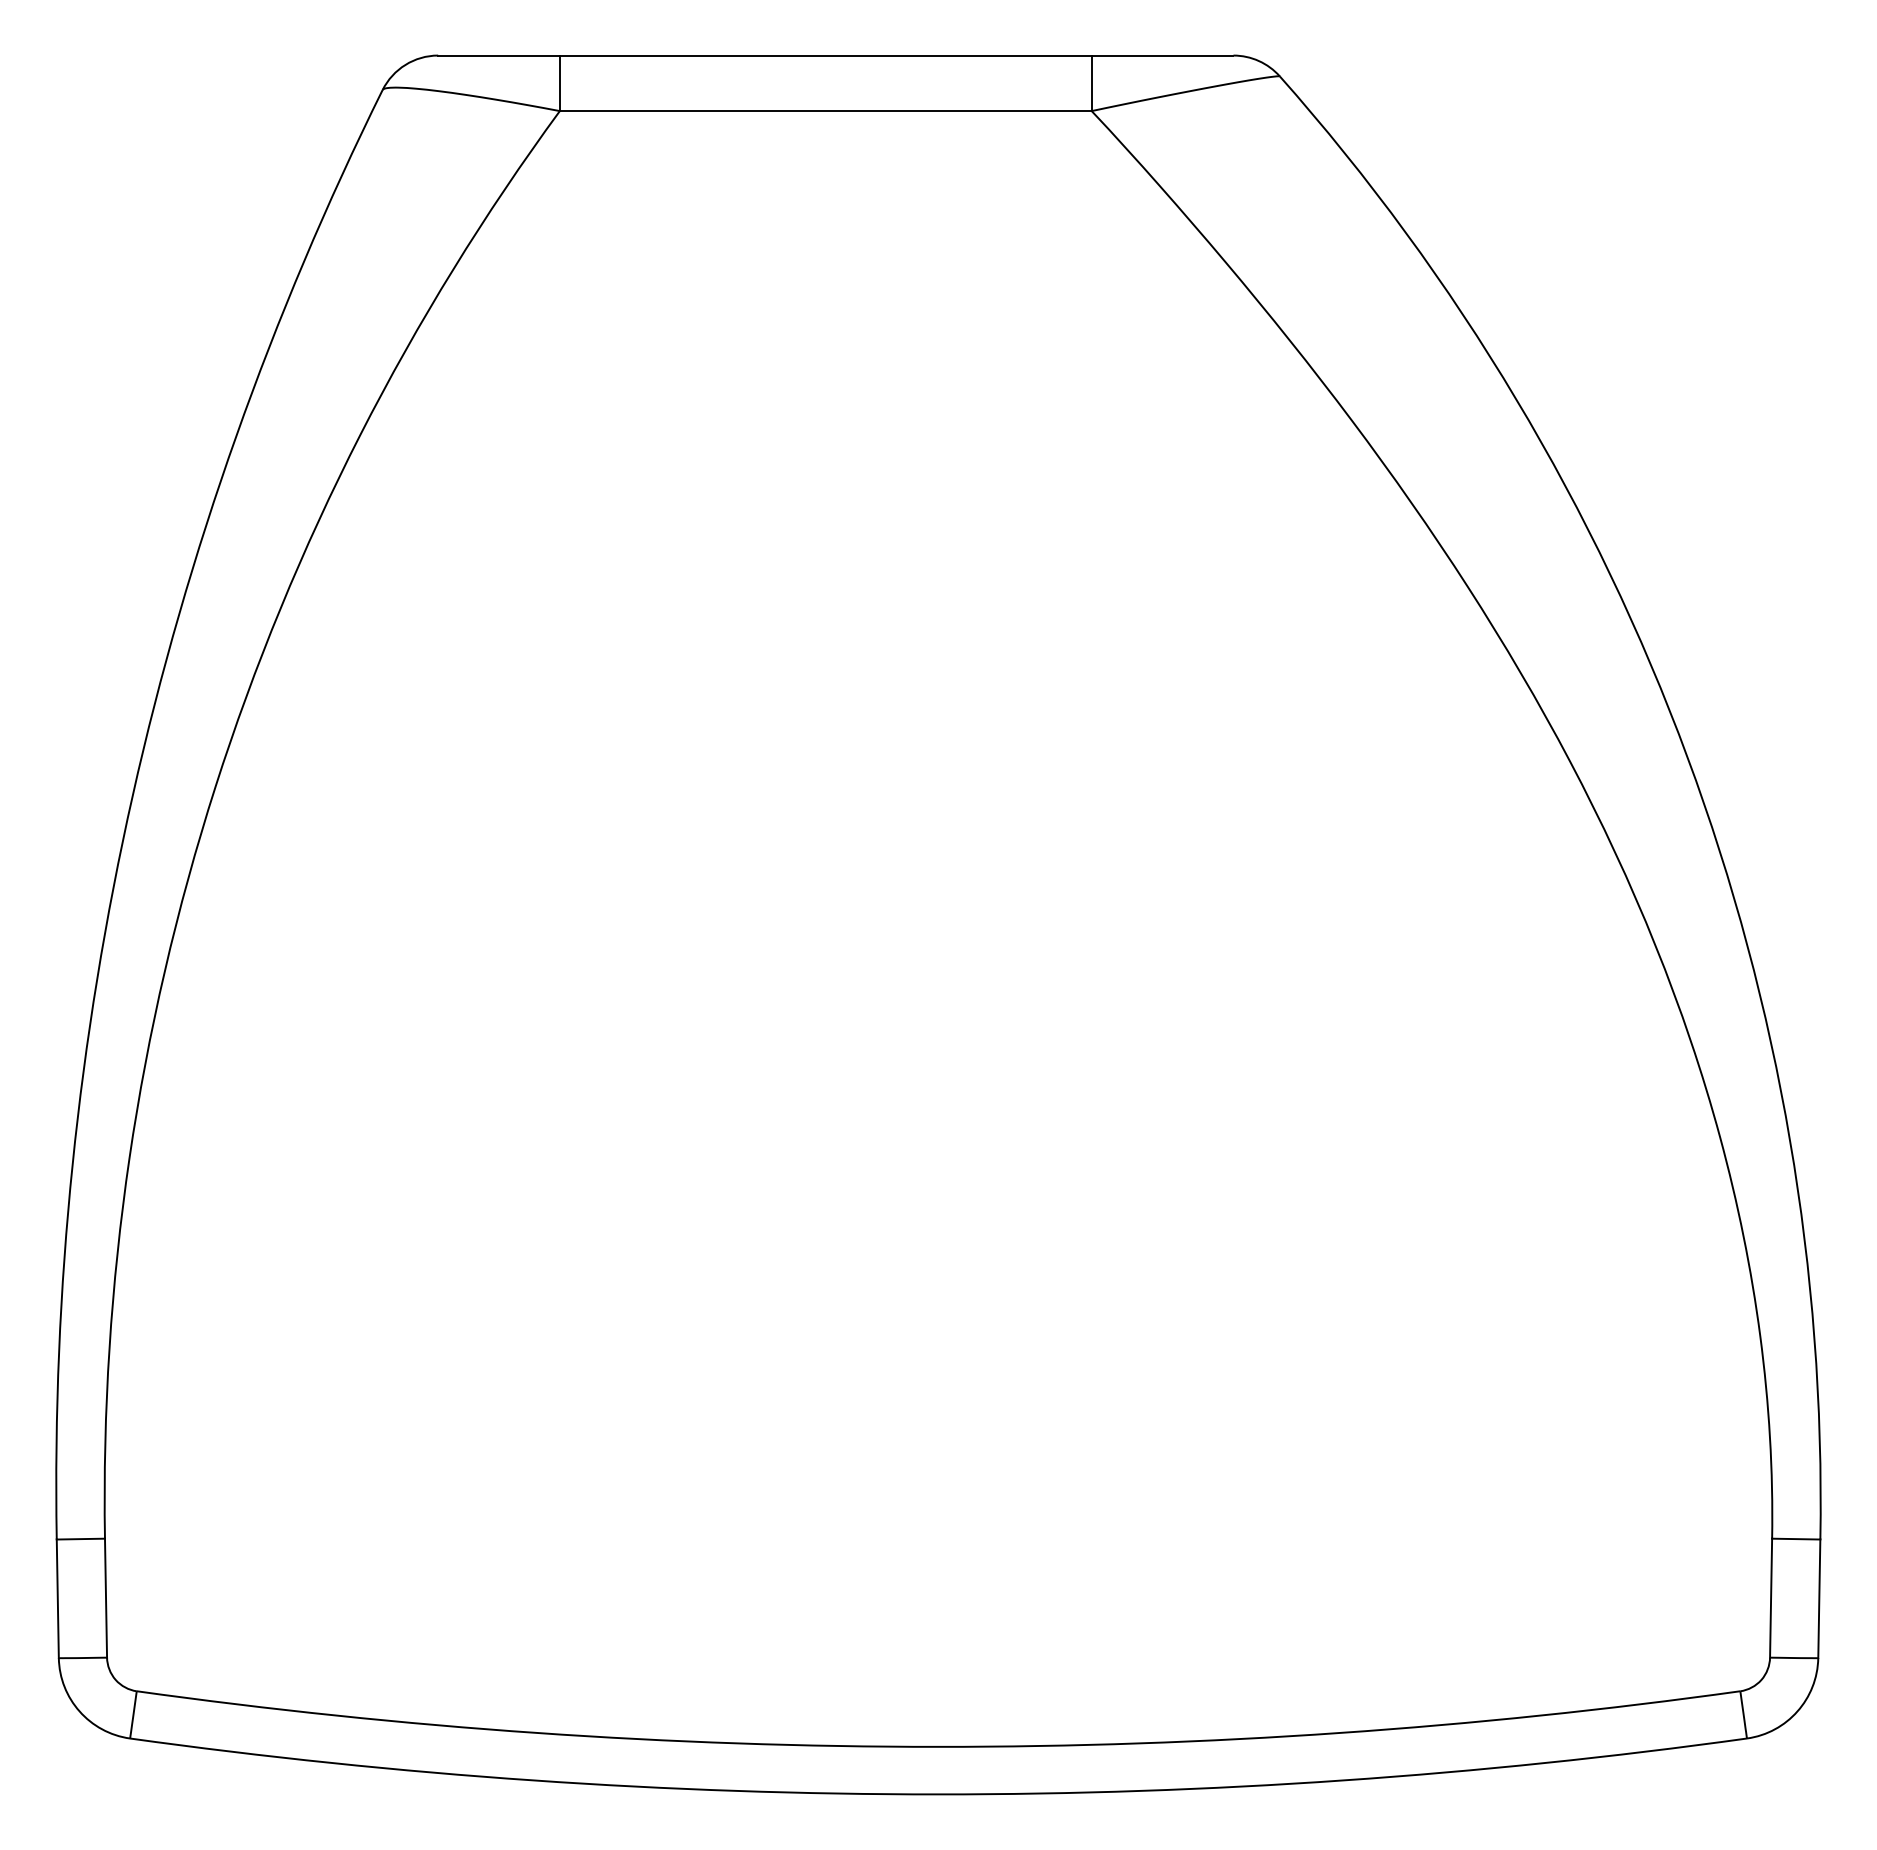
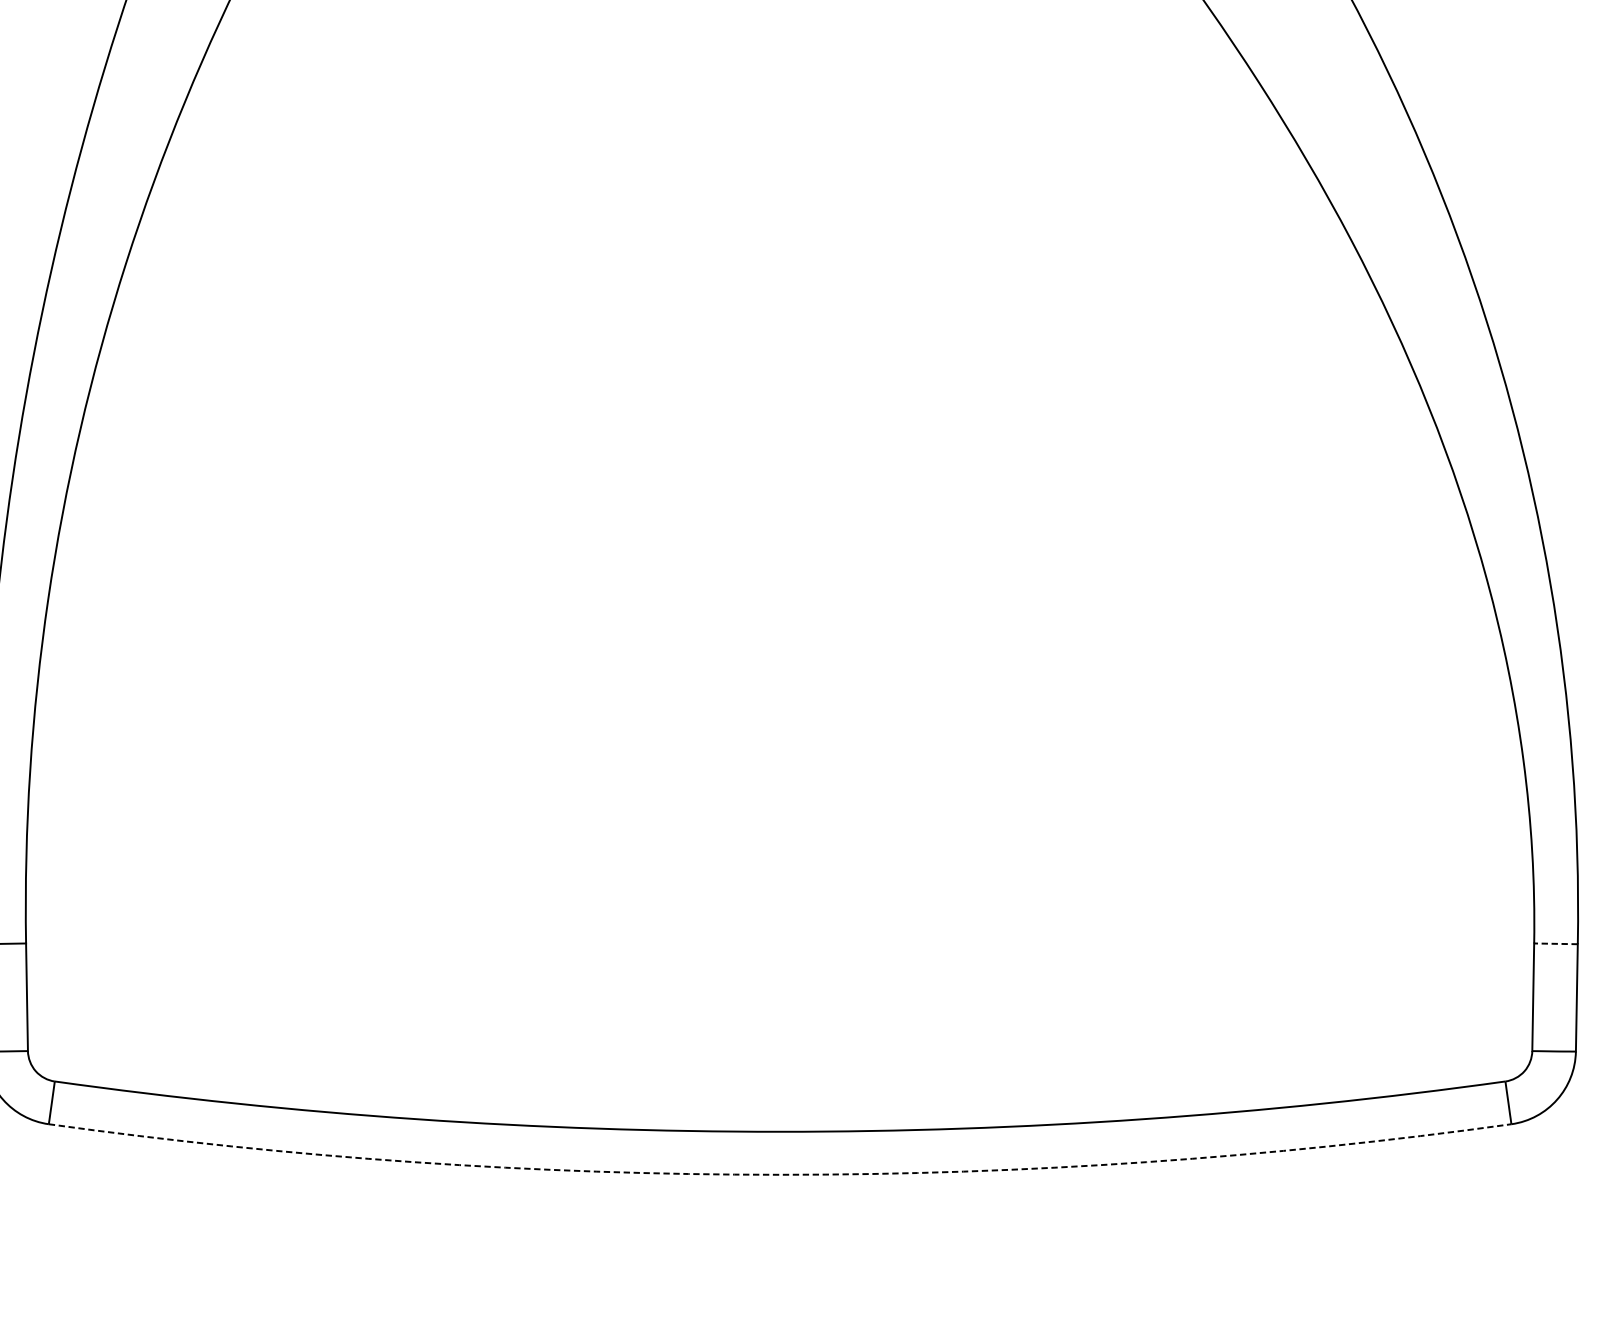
line: (1795, 1539) -> (1555, 944), solid -> dashed
arc: (938, 1794) -> (780, 1174), solid -> dashed

